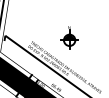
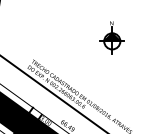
part: (69, 37) -> (112, 37), moved

